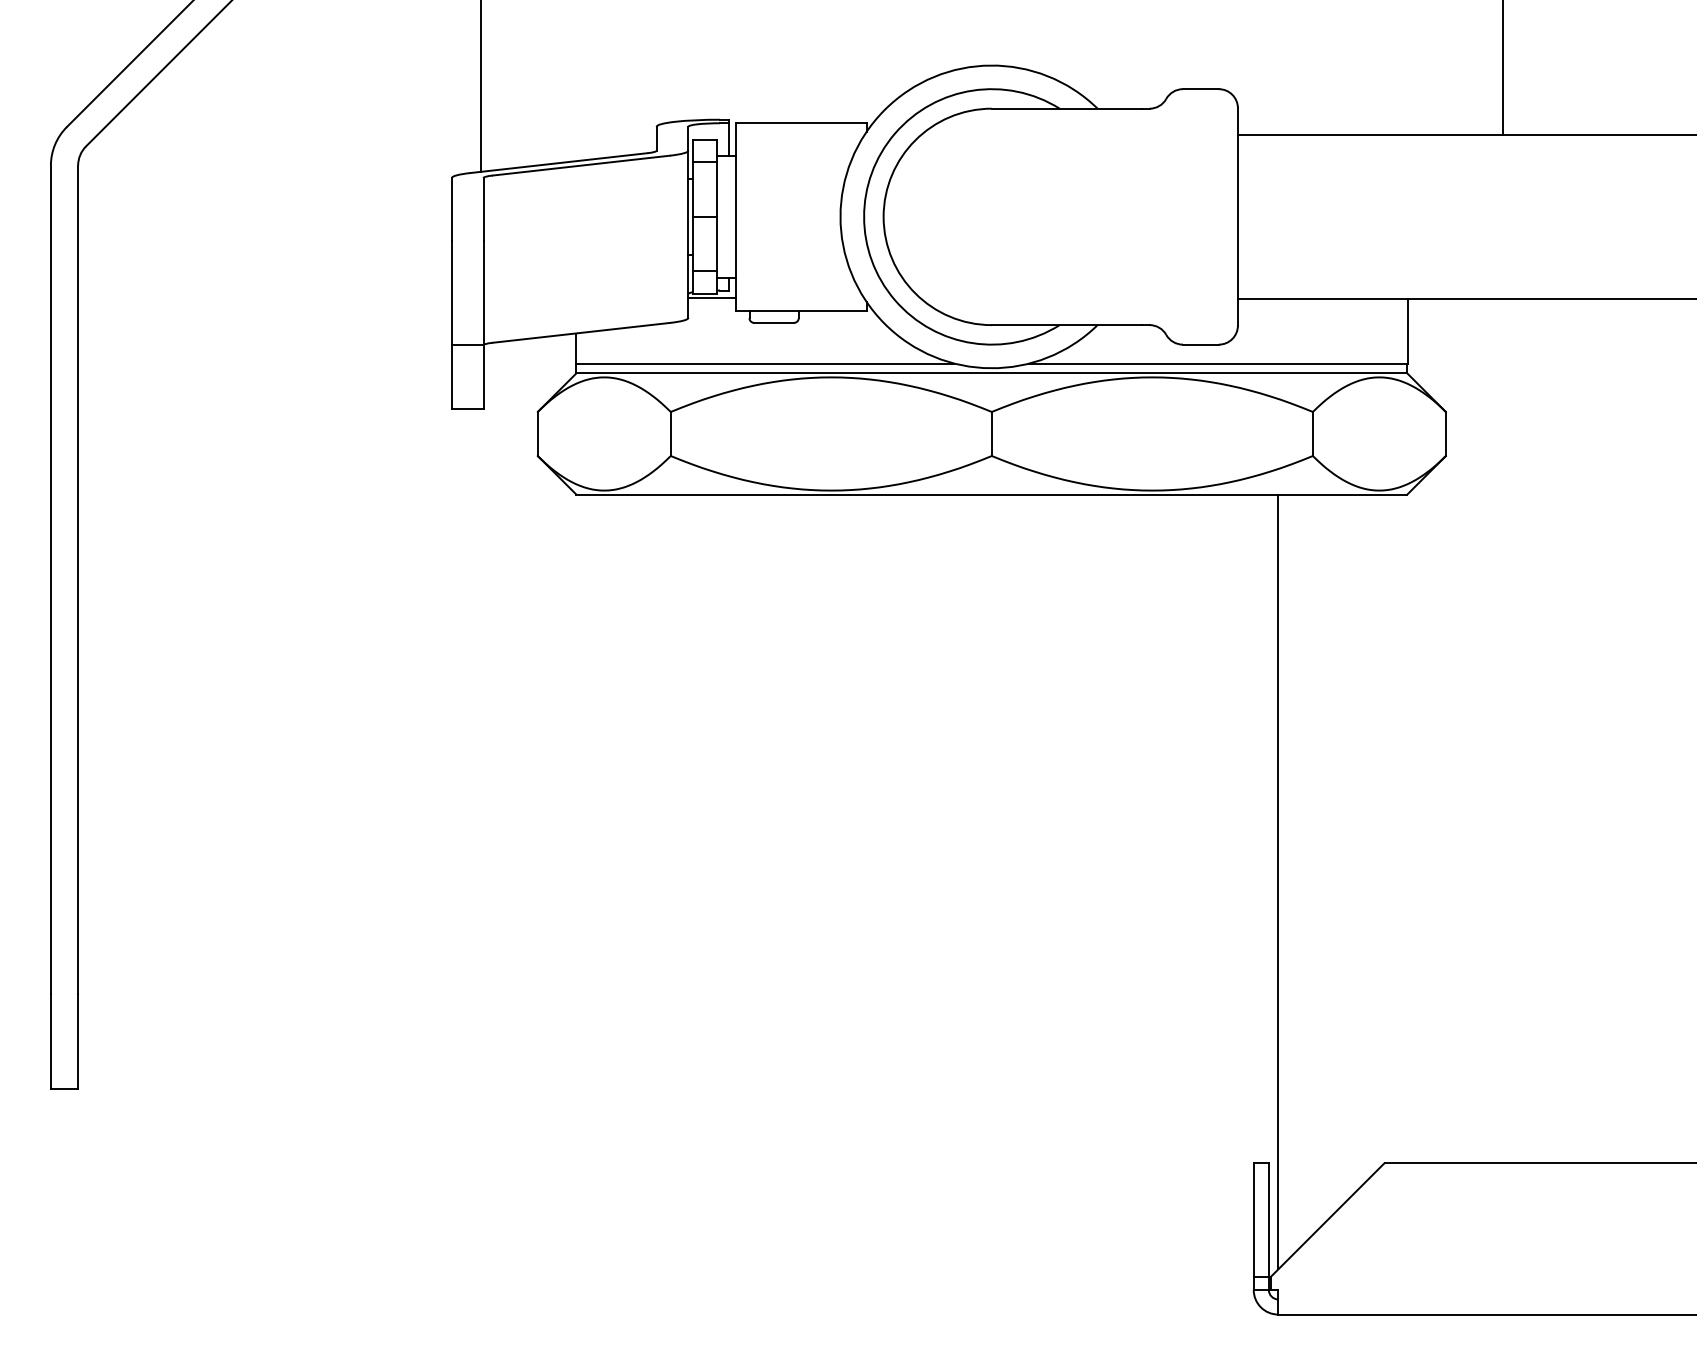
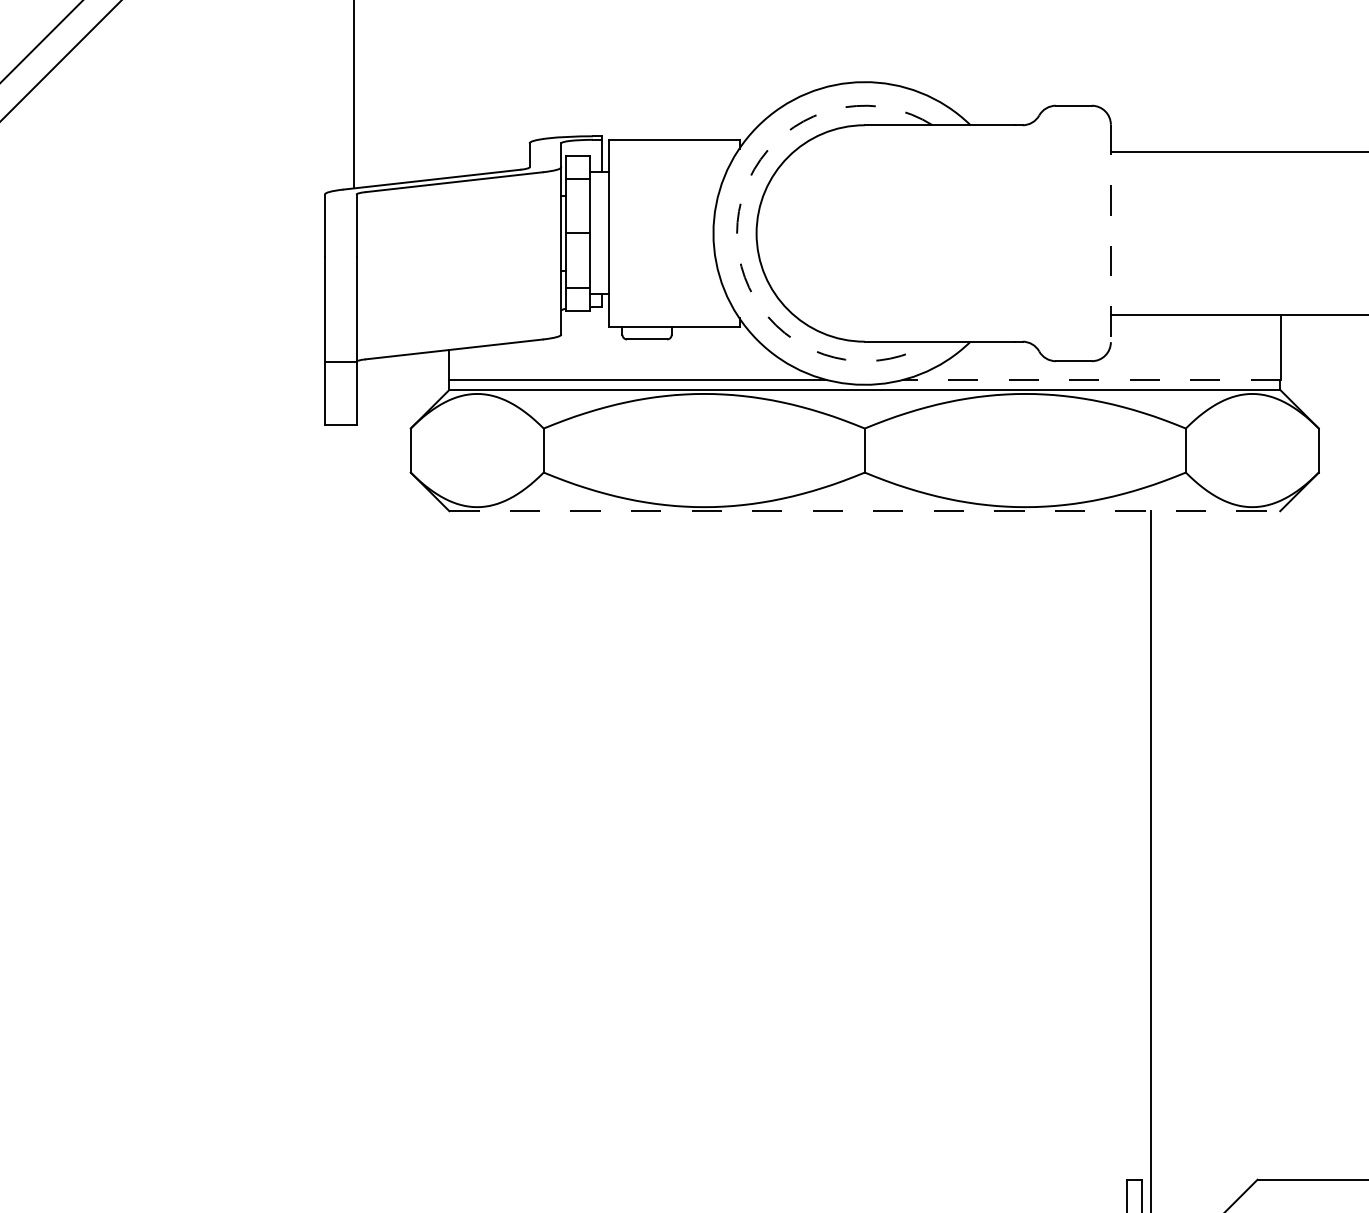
arc: (864, 216) -> (737, 233), solid -> dashed
line: (1237, 216) -> (1110, 233), solid -> dashed
line: (712, 297) -> (585, 314), removed
line: (1218, 363) -> (1091, 380), solid -> dashed
line: (992, 494) -> (865, 511), solid -> dashed

